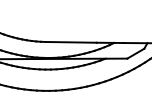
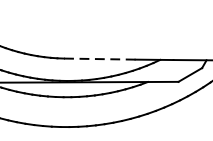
line: (71, 42) -> (100, 59), solid -> dashed

